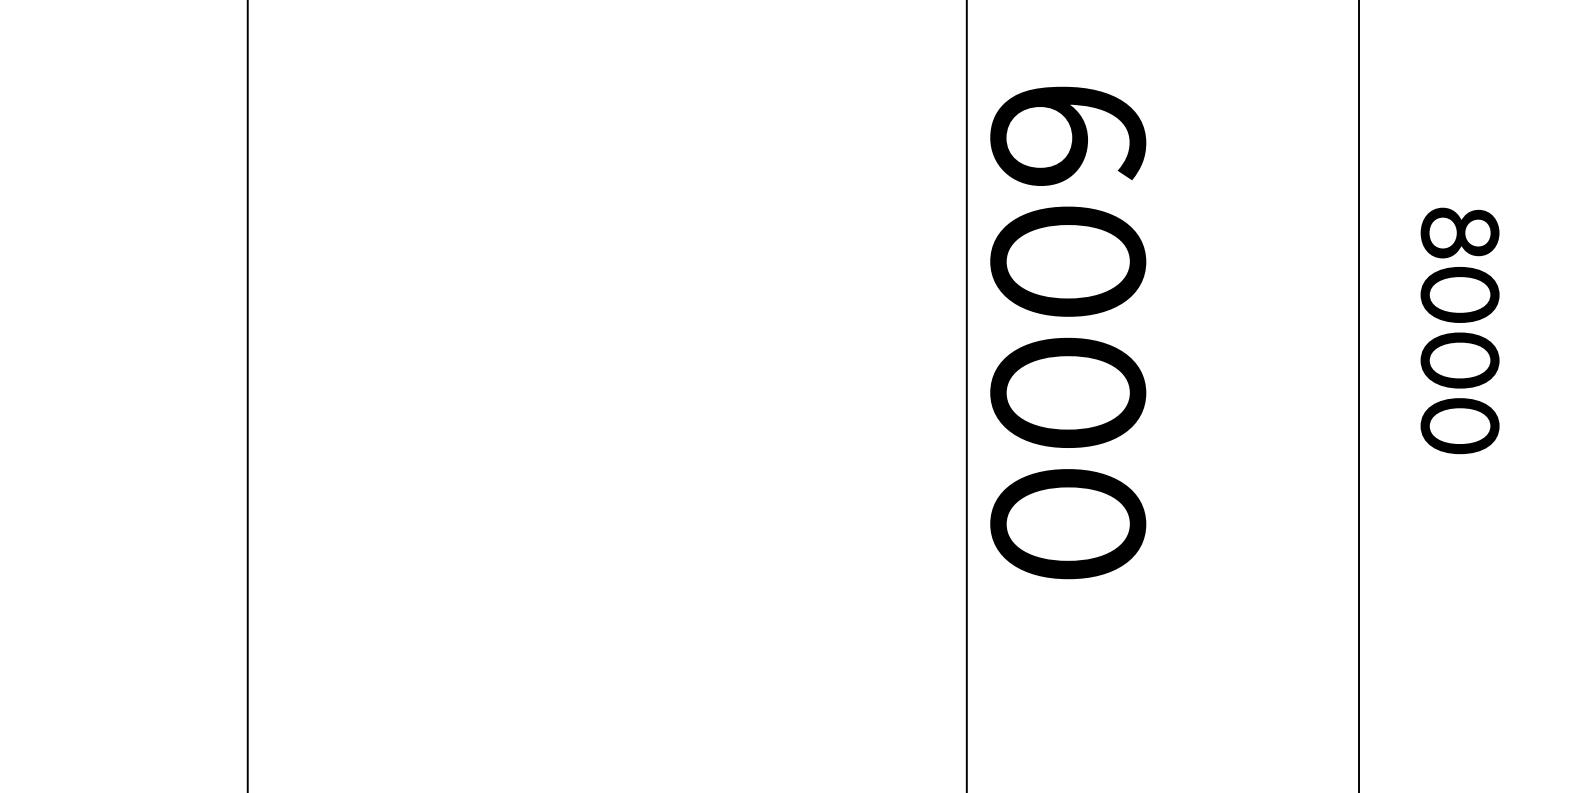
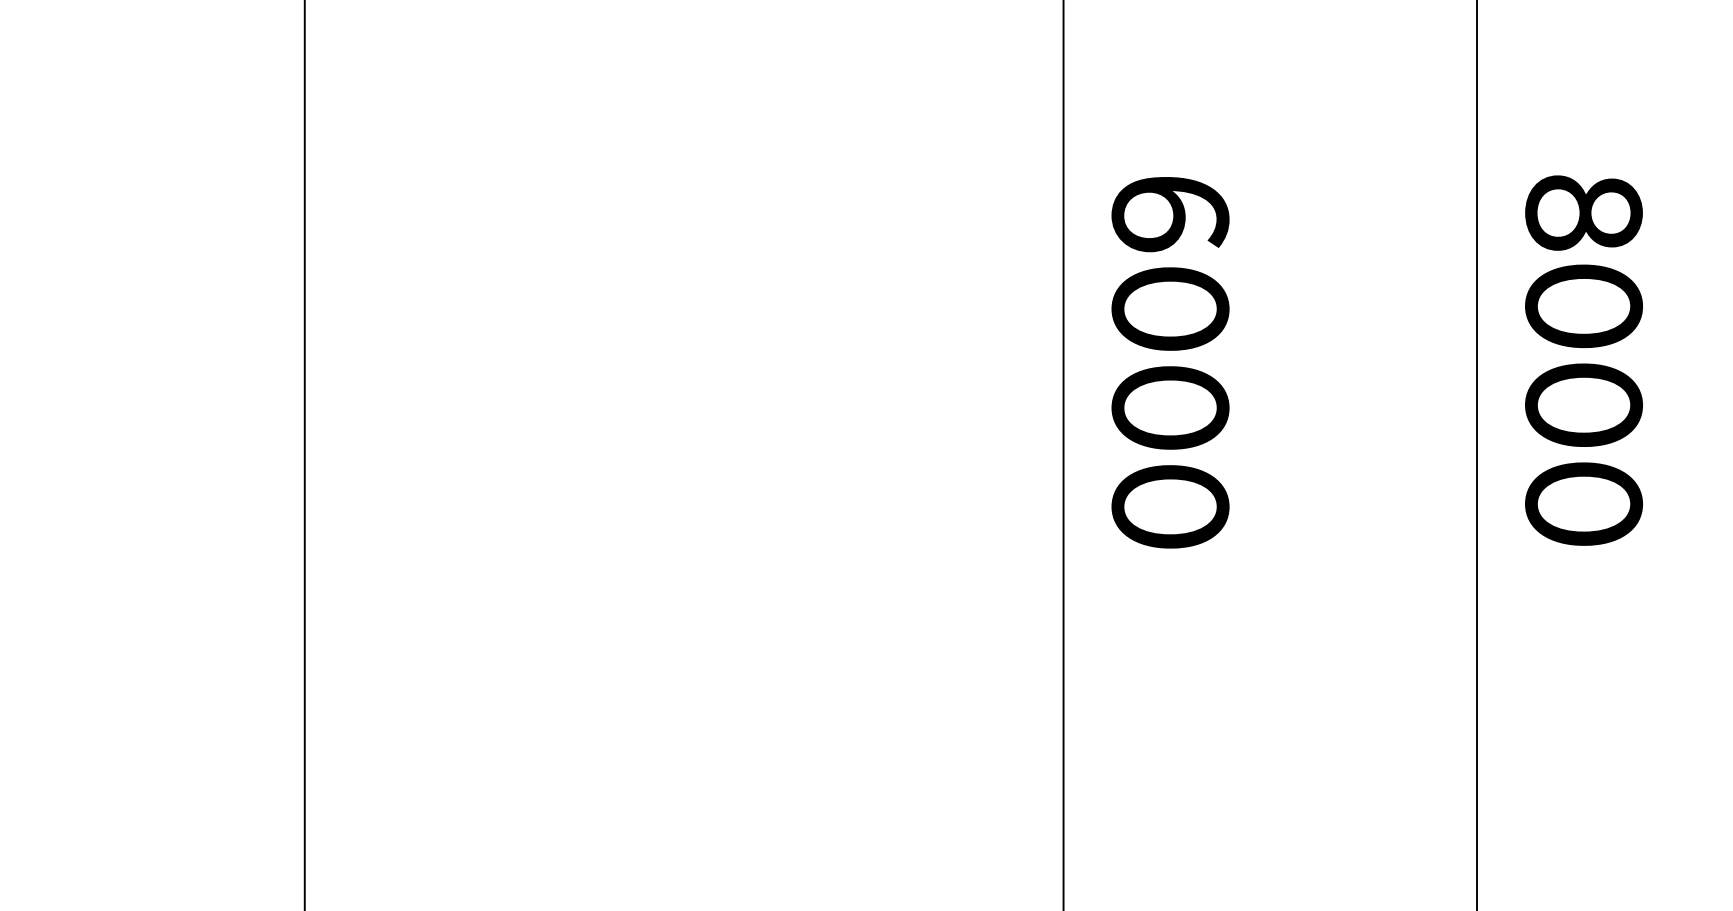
part: (1459, 330) -> (1583, 360), size x1.43
part: (1068, 332) -> (1170, 362), size x0.71

